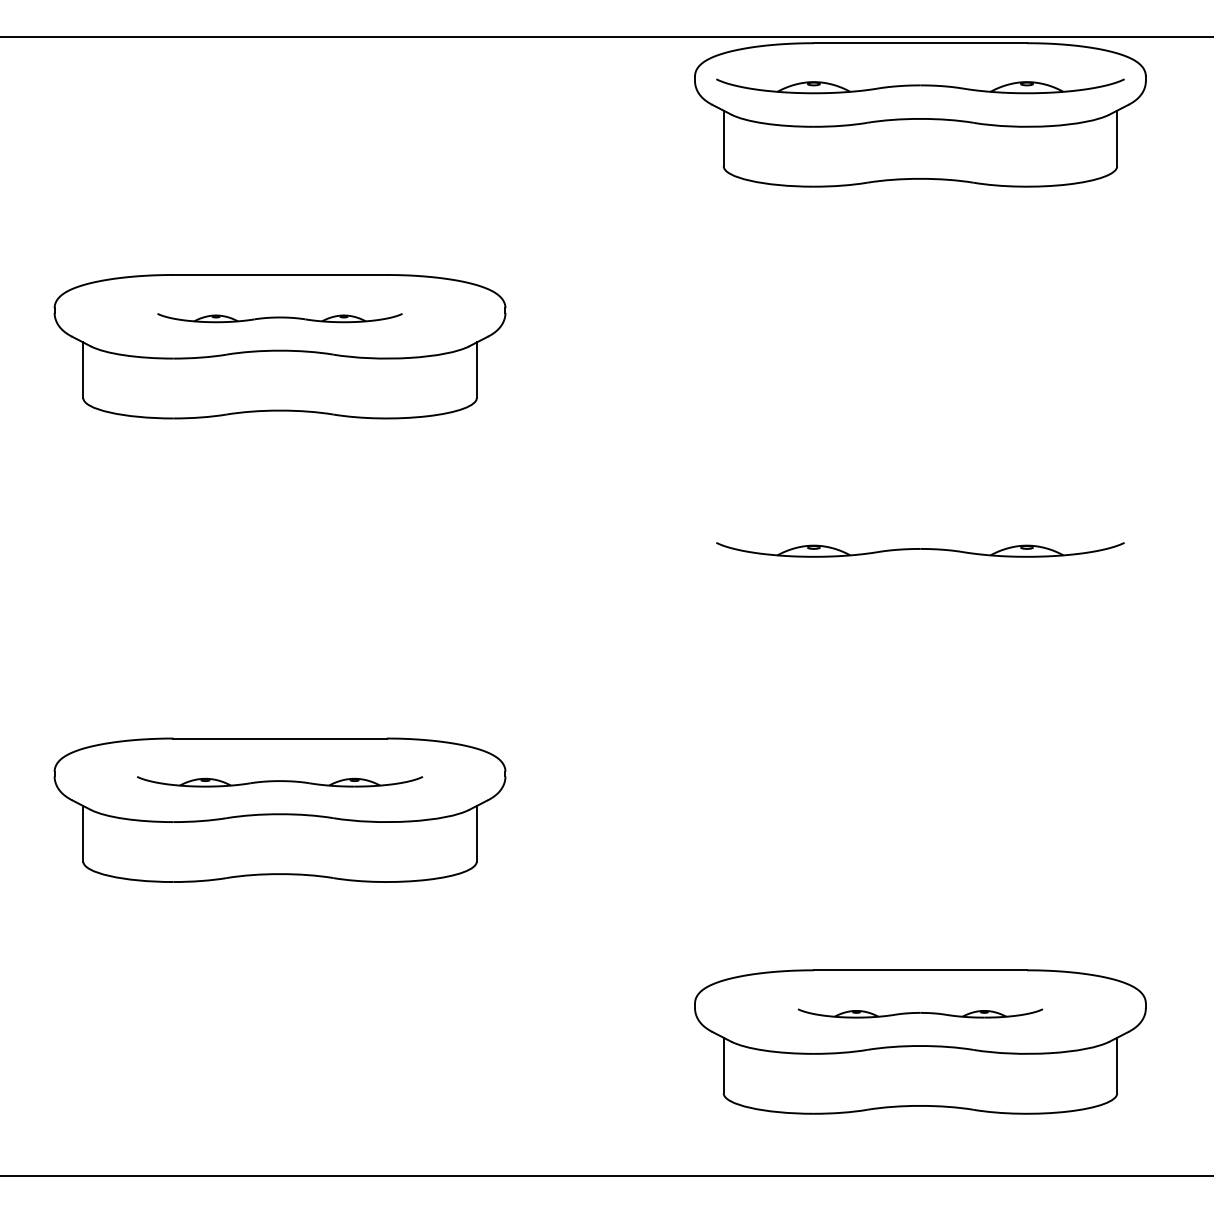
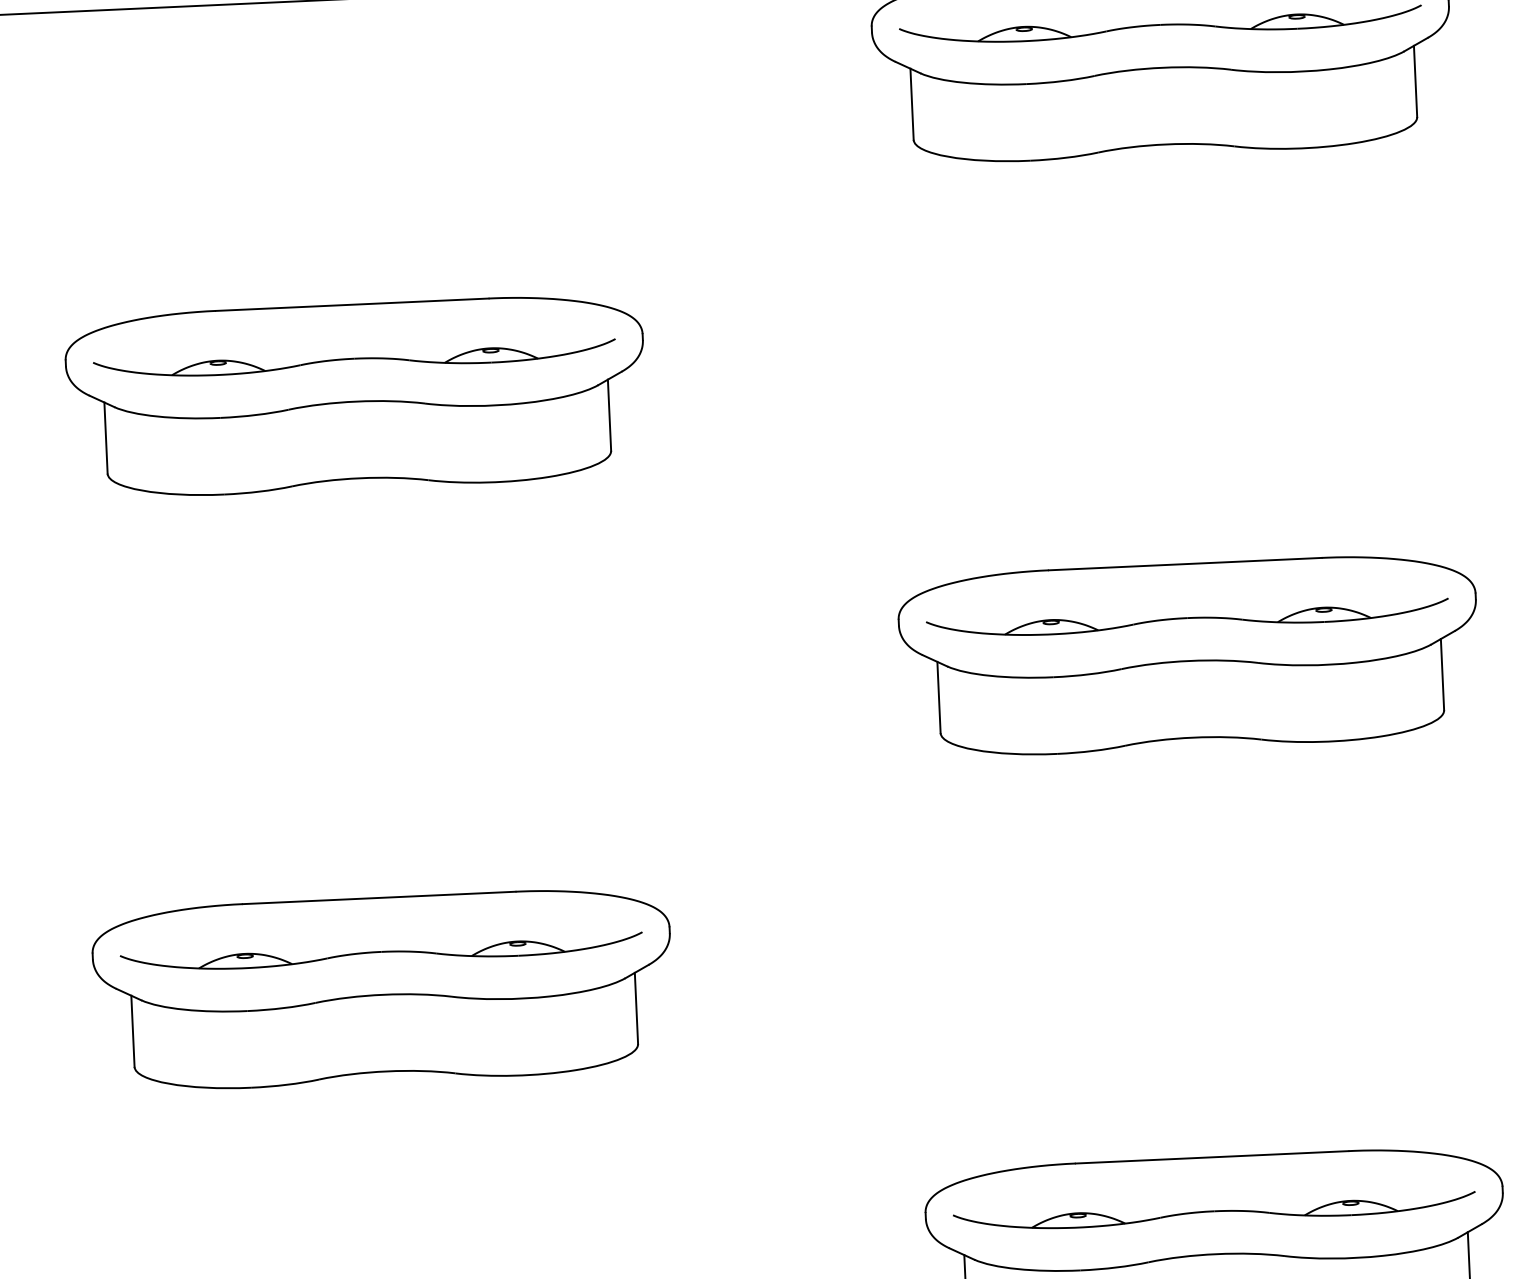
part: (279, 317) -> (353, 359), size x1.67
part: (920, 578) -> (1189, 655), added
part: (279, 781) -> (380, 952), size x1.43
part: (920, 1013) -> (1214, 1212), size x1.67

